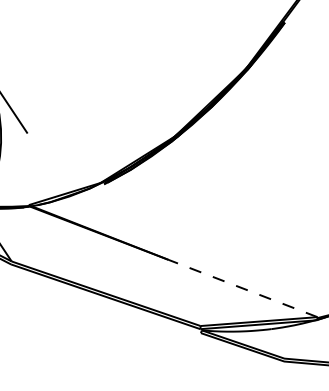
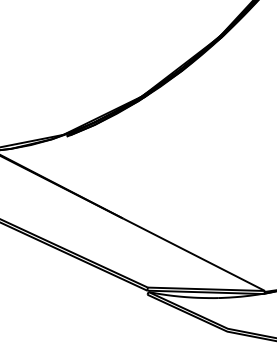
line: (243, 288) -> (194, 254), dashed -> solid

